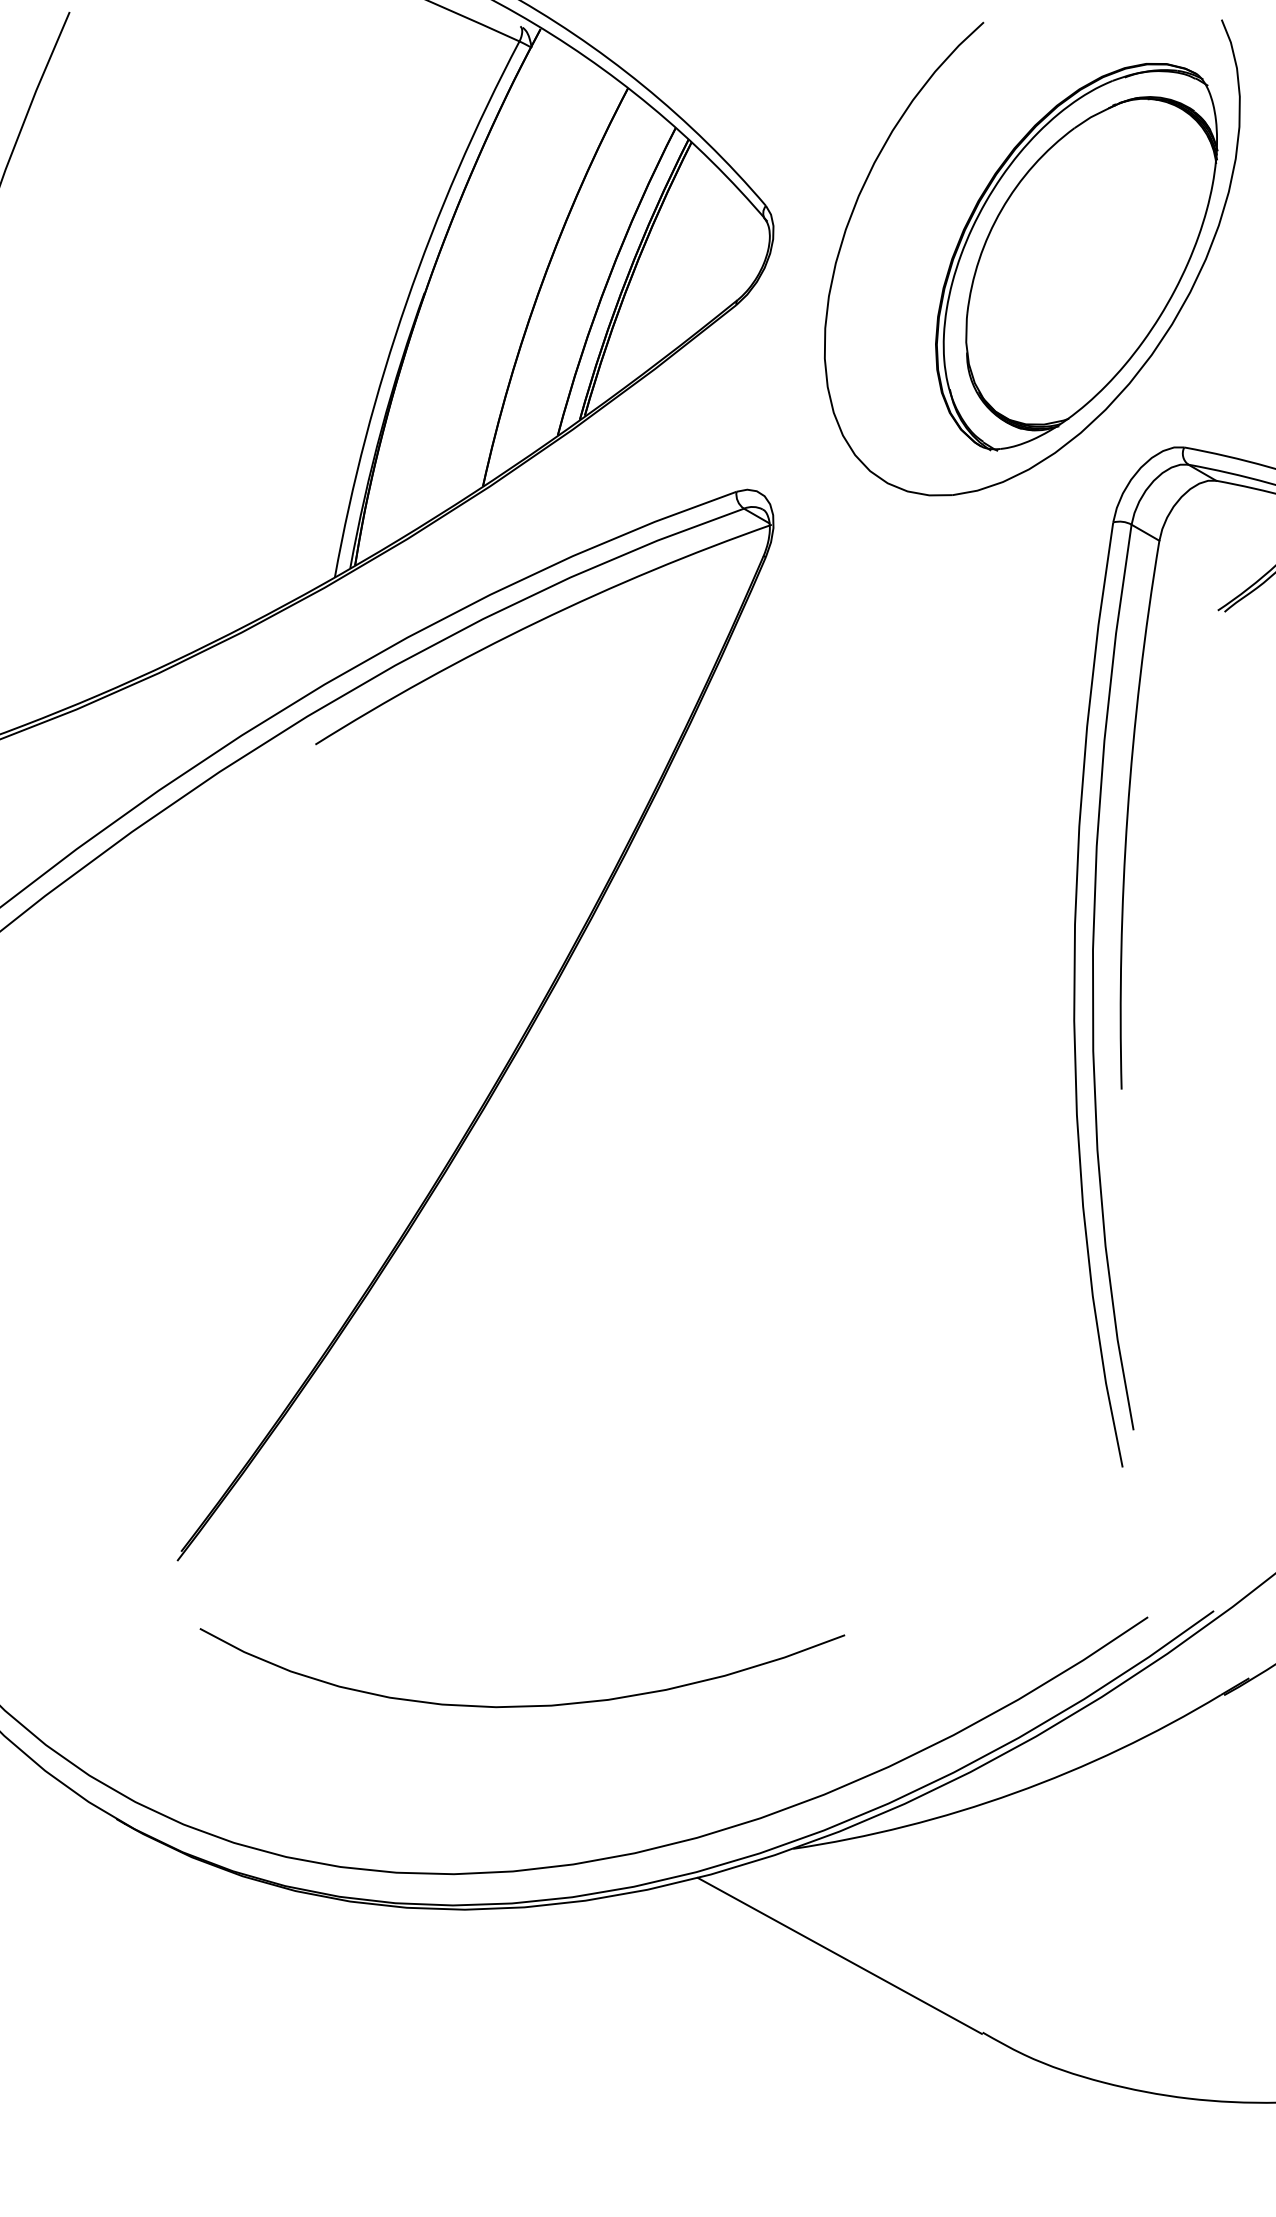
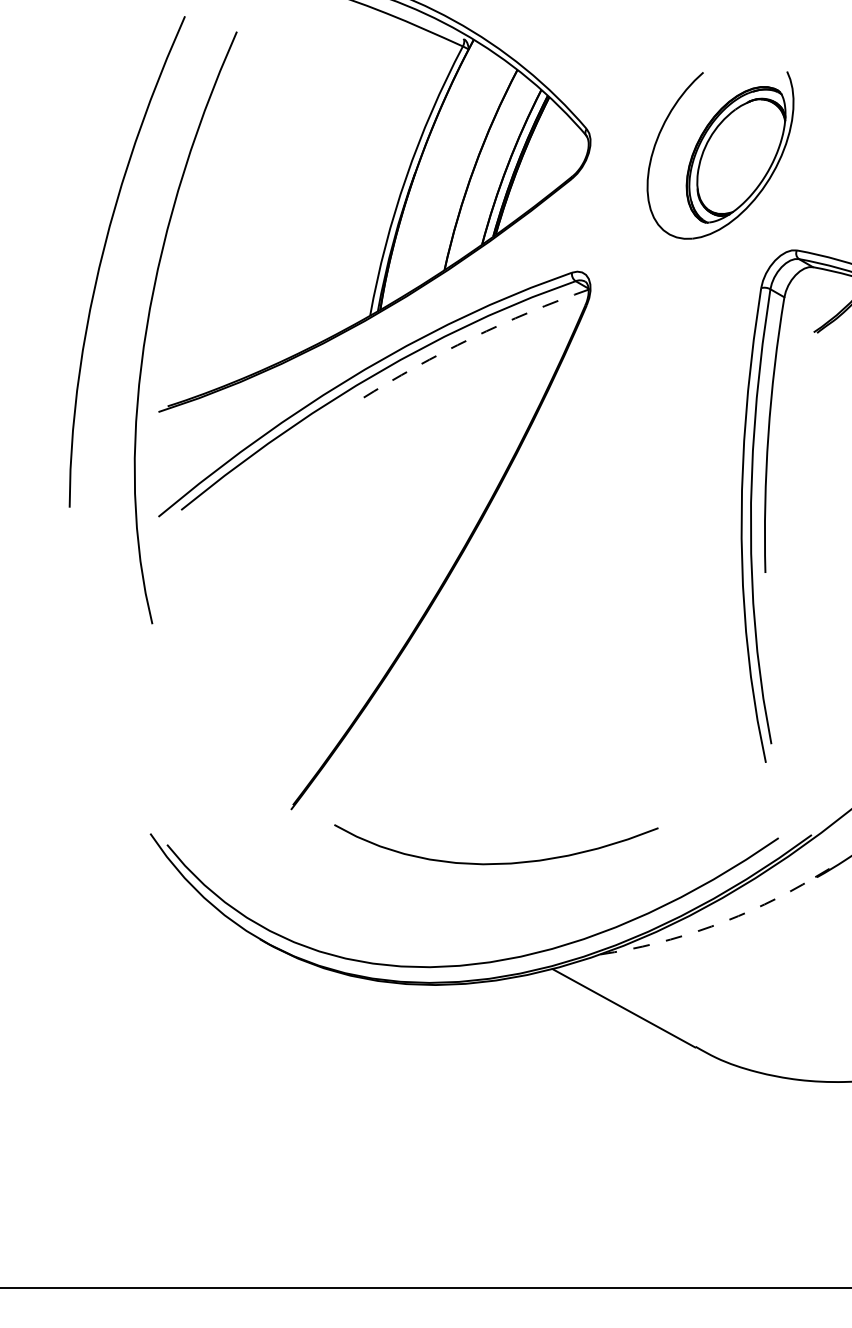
part: (1032, 258) -> (720, 155), size x0.7
arc: (536, 622) -> (471, 338), solid -> dashed
curve: (530, 1703) -> (500, 862), moved
arc: (1014, 1793) -> (711, 926), solid -> dashed

